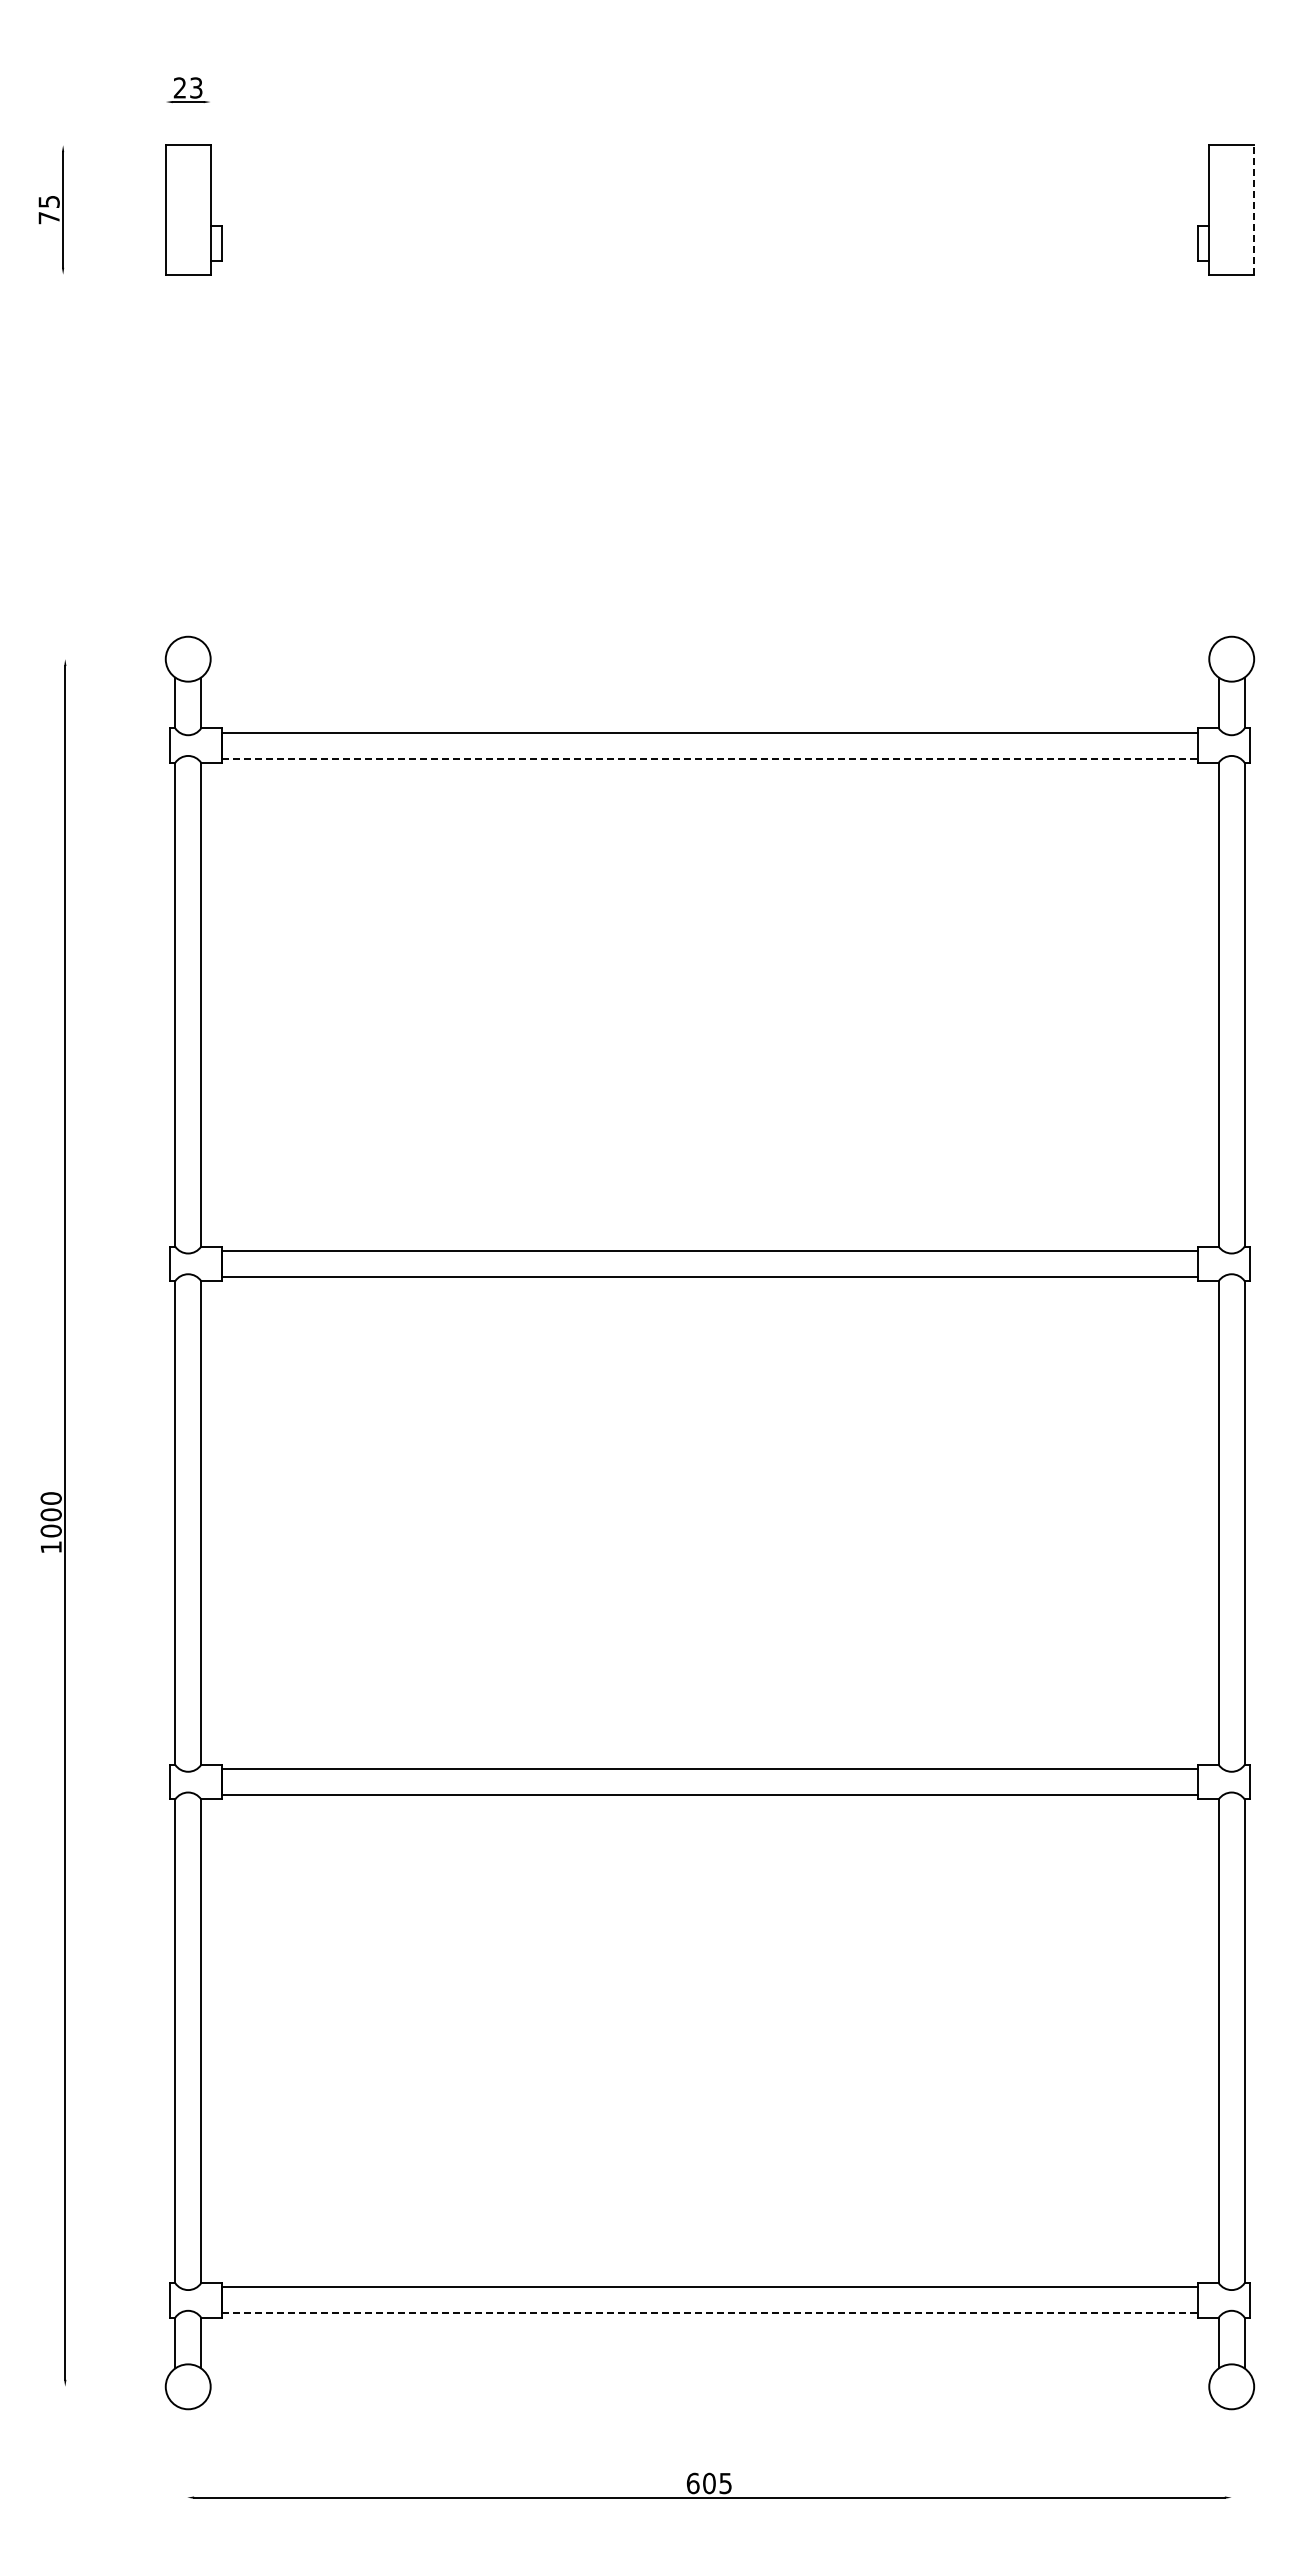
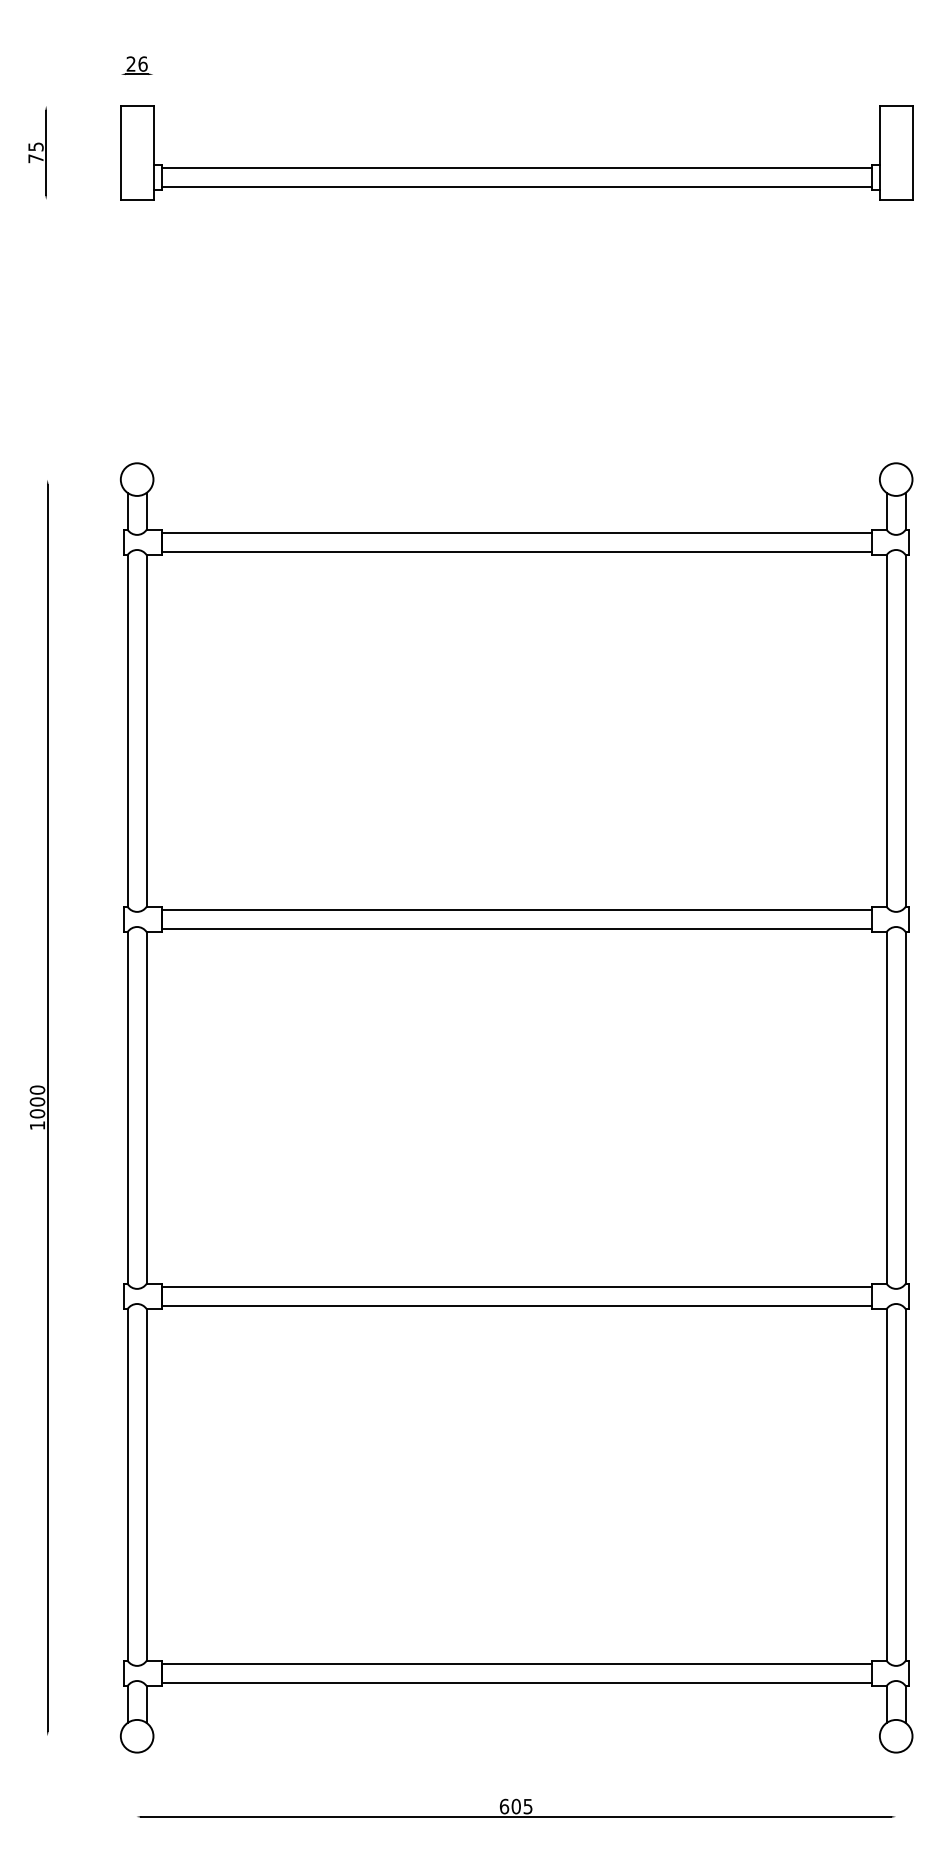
text: (196, 87) -> (143, 63), 23 -> 26
line: (1254, 209) -> (912, 152), dashed -> solid
line: (709, 230) -> (516, 167), added
line: (709, 256) -> (516, 186), added
line: (710, 758) -> (517, 551), dashed -> solid
line: (710, 2313) -> (517, 1682), dashed -> solid

